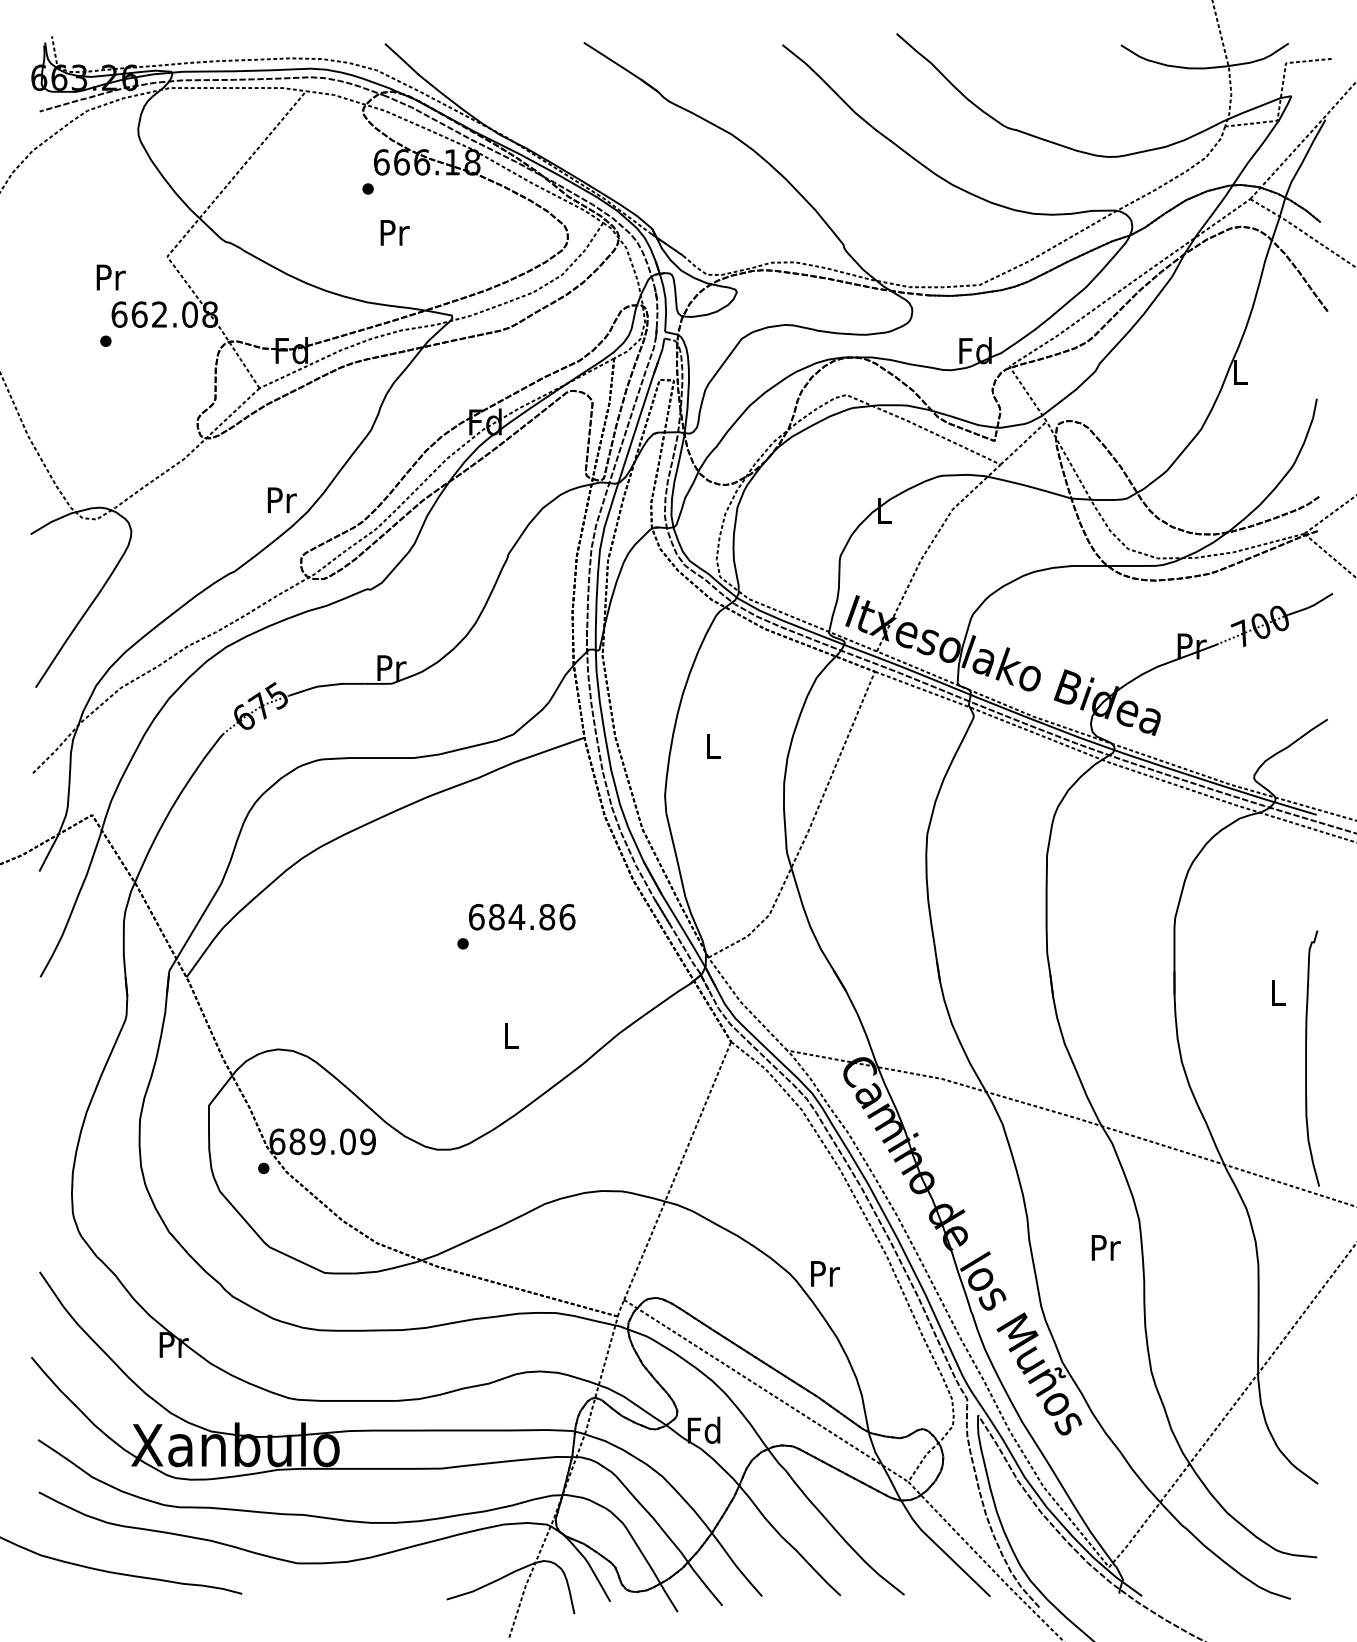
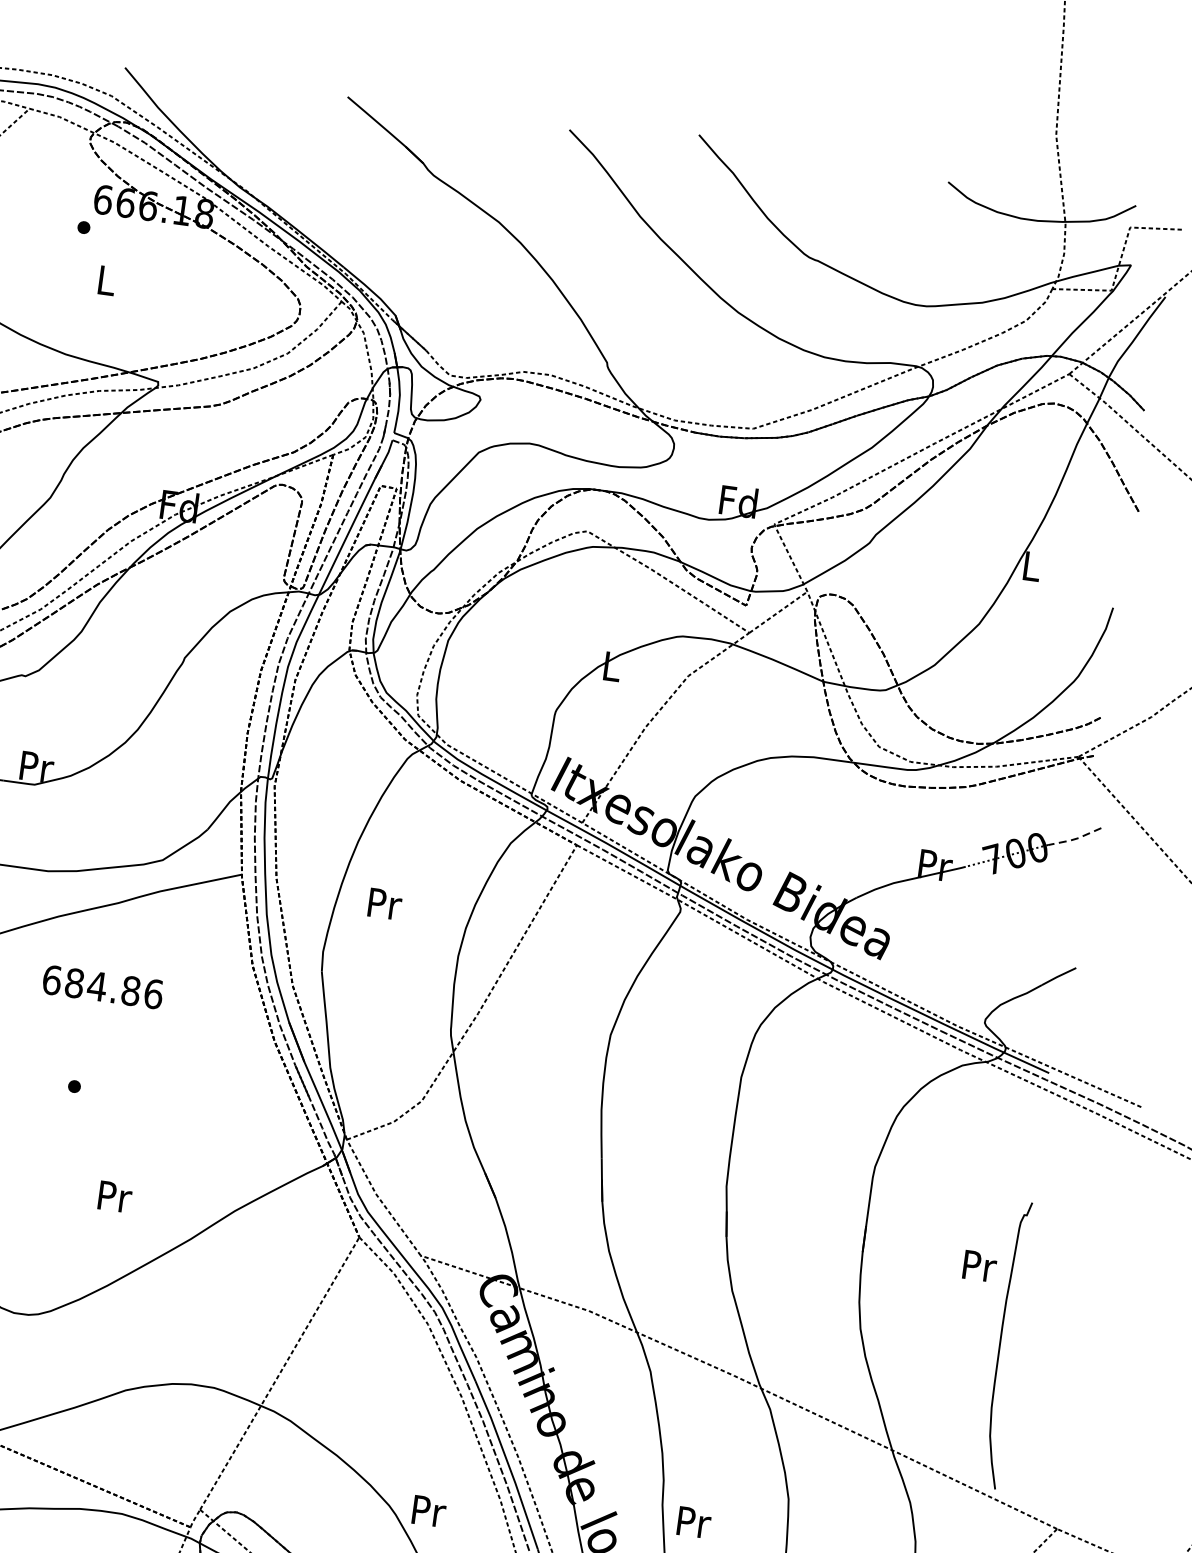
text: (394, 232) -> (106, 280), Pr -> L
line: (1311, 606) -> (1075, 839), solid -> dashed
text: (713, 746) -> (384, 904), L -> Pr
text: (521, 917) -> (102, 987), moved
text: (1278, 992) -> (979, 1266), L -> Pr
text: (511, 1035) -> (114, 1196), L -> Pr
text: (1105, 1247) -> (693, 1522), moved

